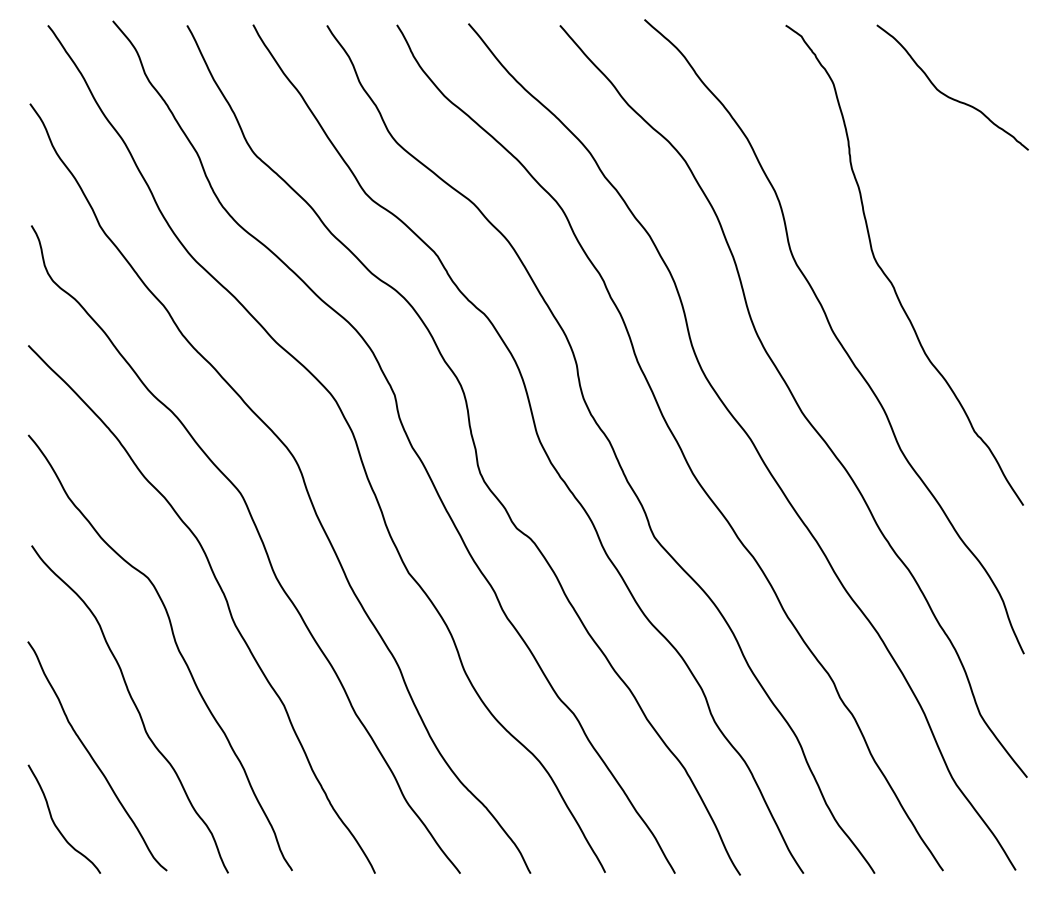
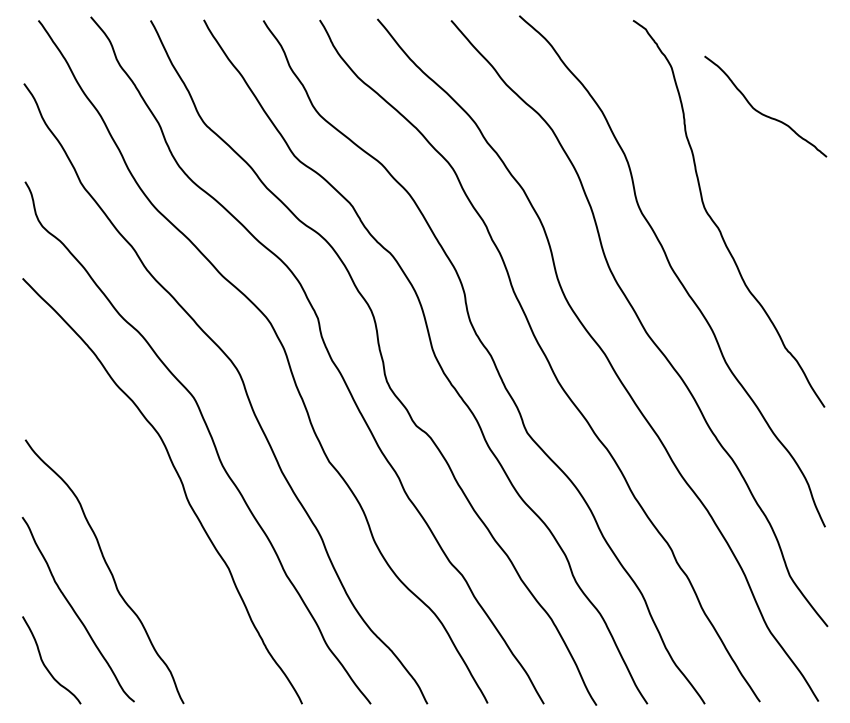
curve: (947, 94) -> (761, 112), moved
curve: (177, 649) -> (142, 523), removed

